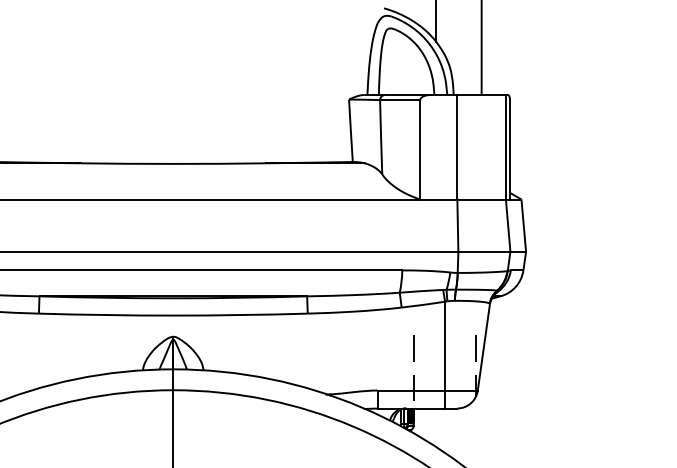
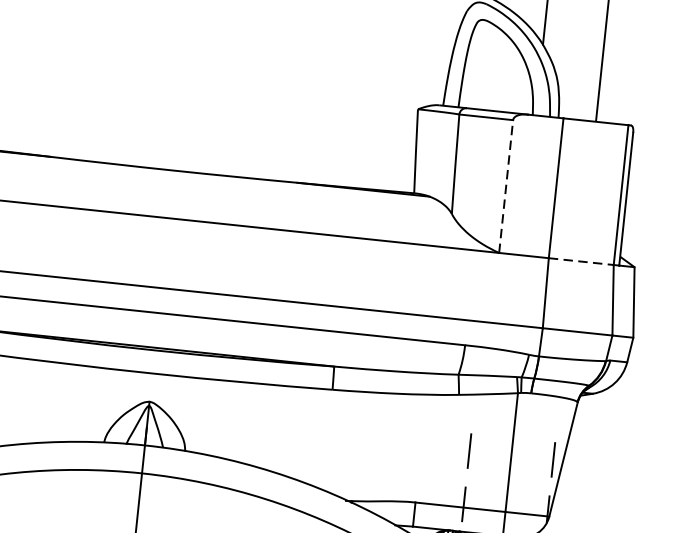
line: (420, 149) -> (506, 186), solid -> dashed
line: (482, 199) -> (582, 261), solid -> dashed

